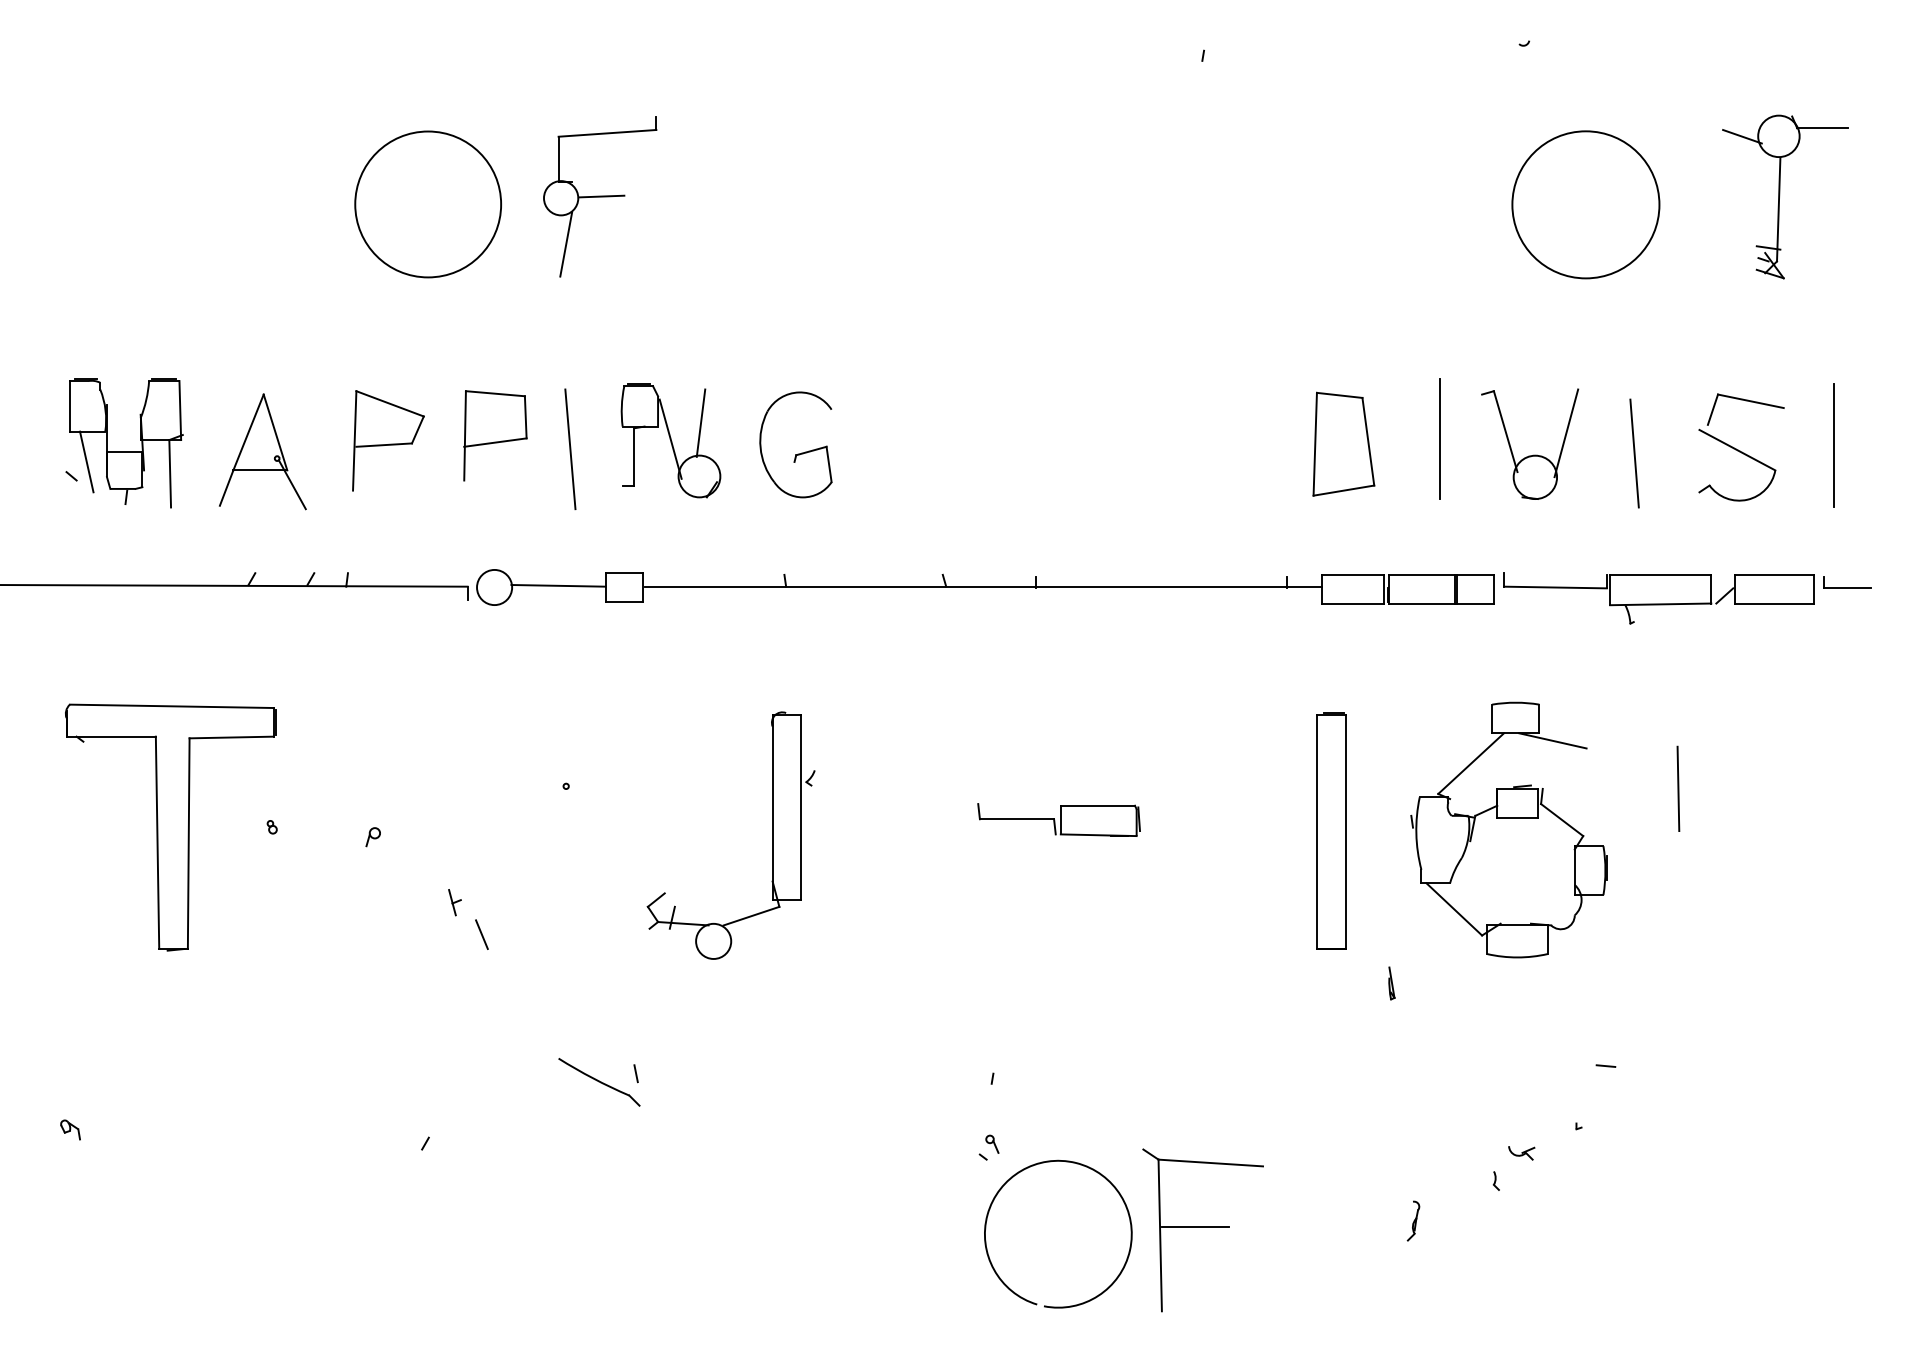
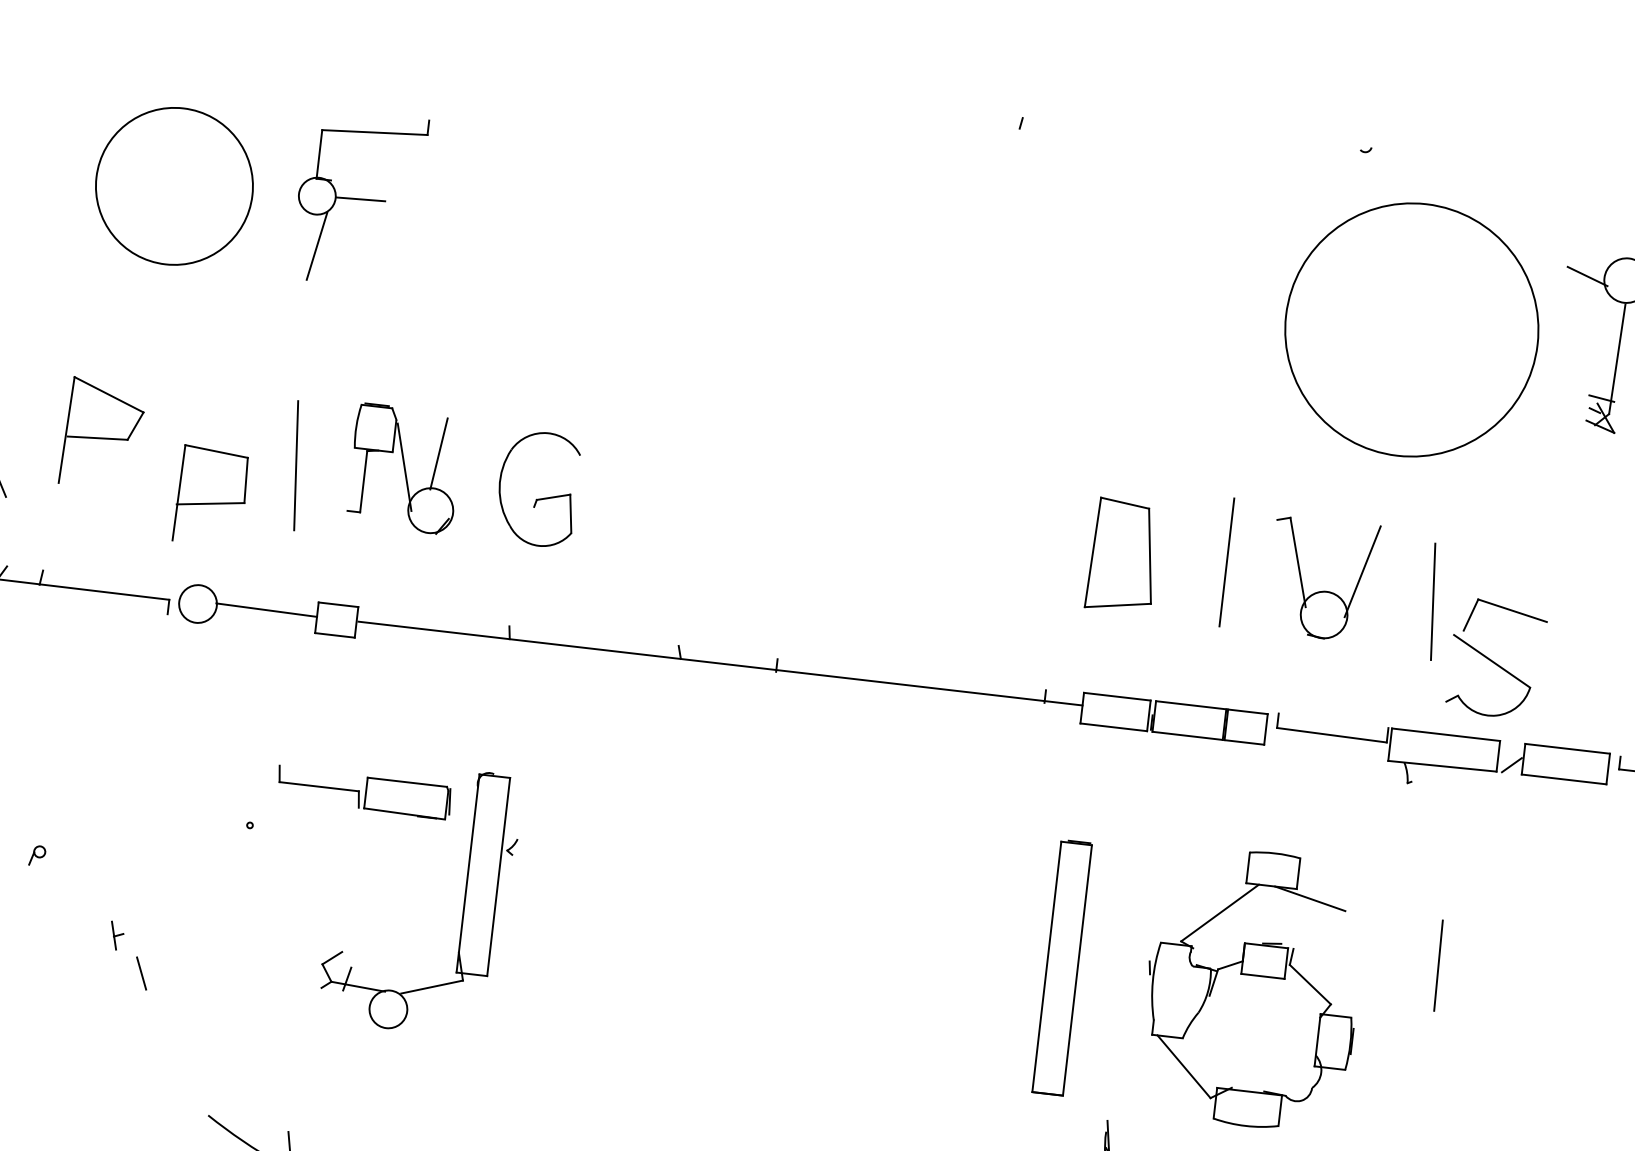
circle: (1585, 204) -> (1411, 329), size x1.6
part: (495, 435) -> (211, 496), moved
part: (1741, 447) -> (1496, 658), moved
part: (1058, 819) -> (363, 792), moved

